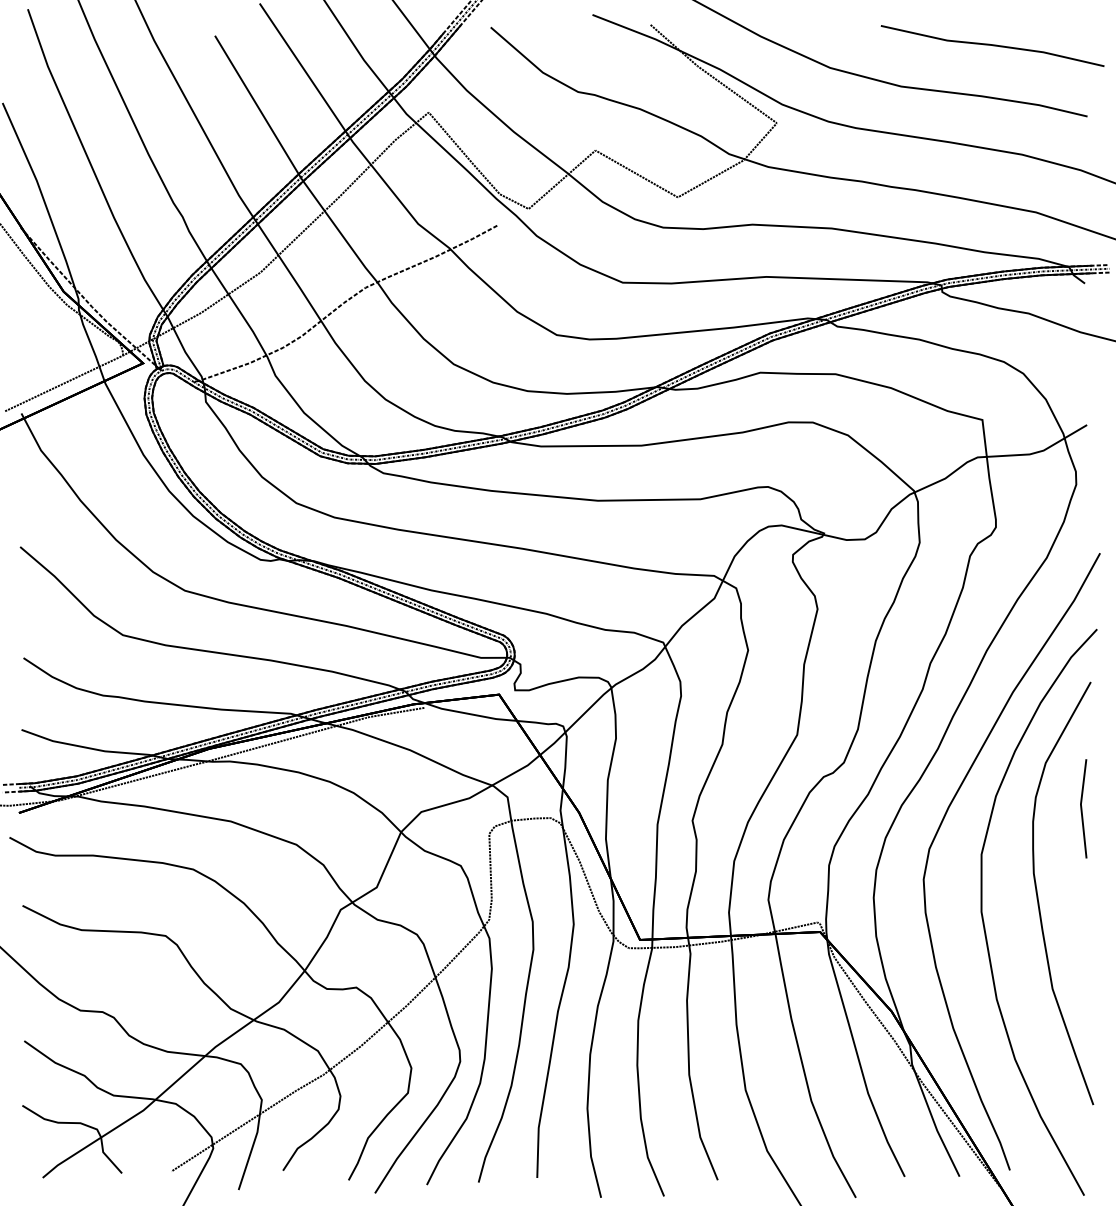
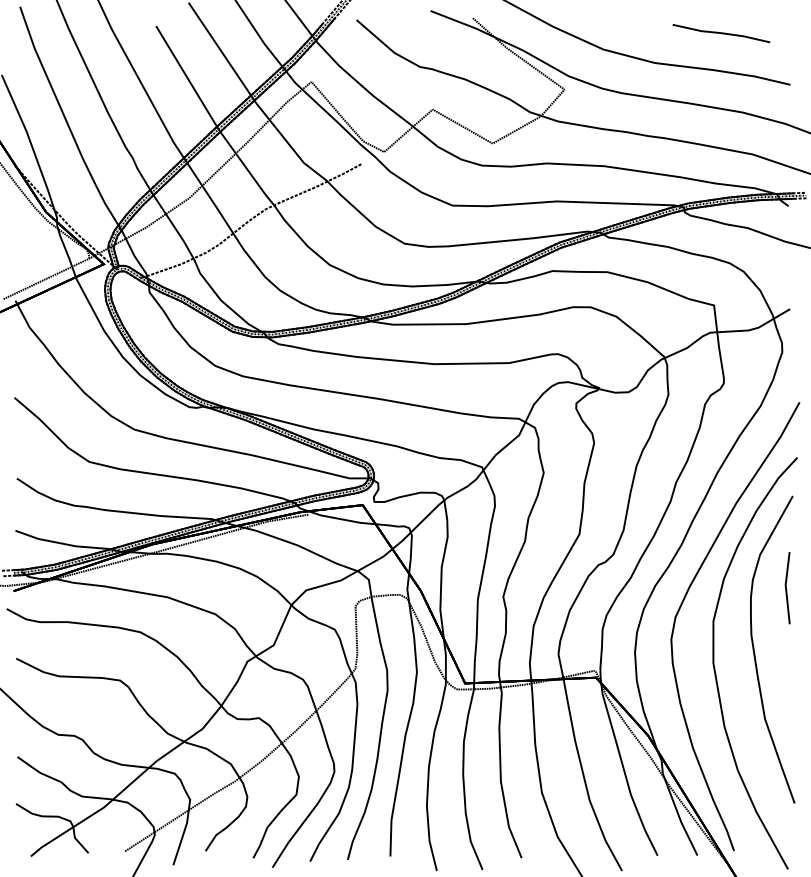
part: (992, 45) -> (721, 33), size x0.6

